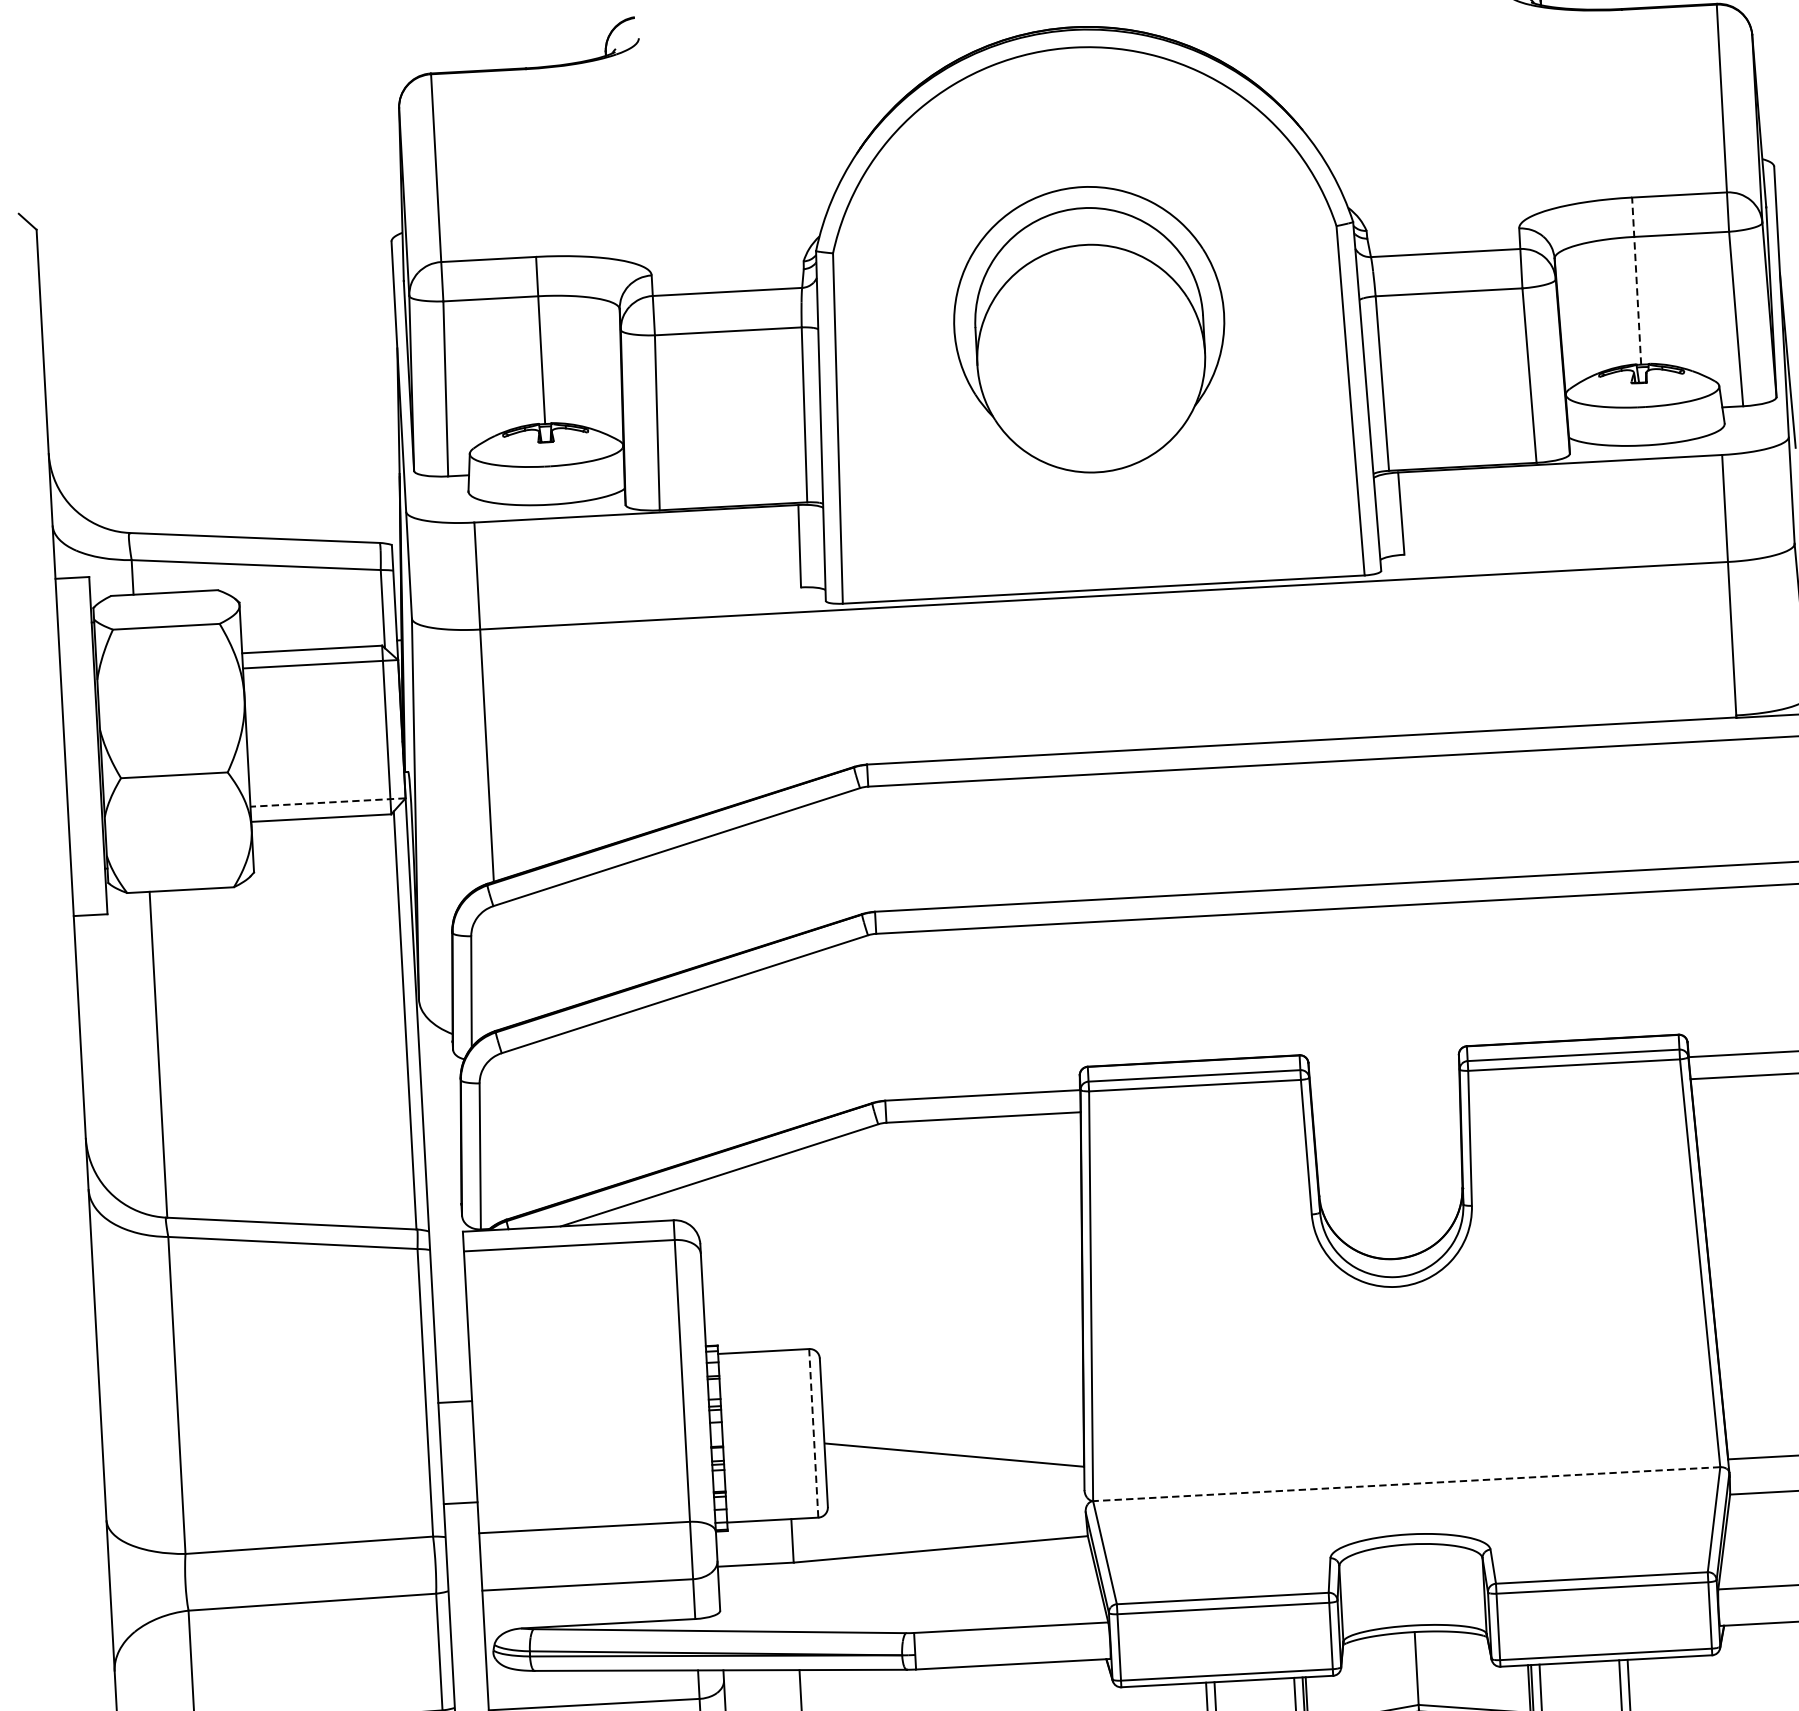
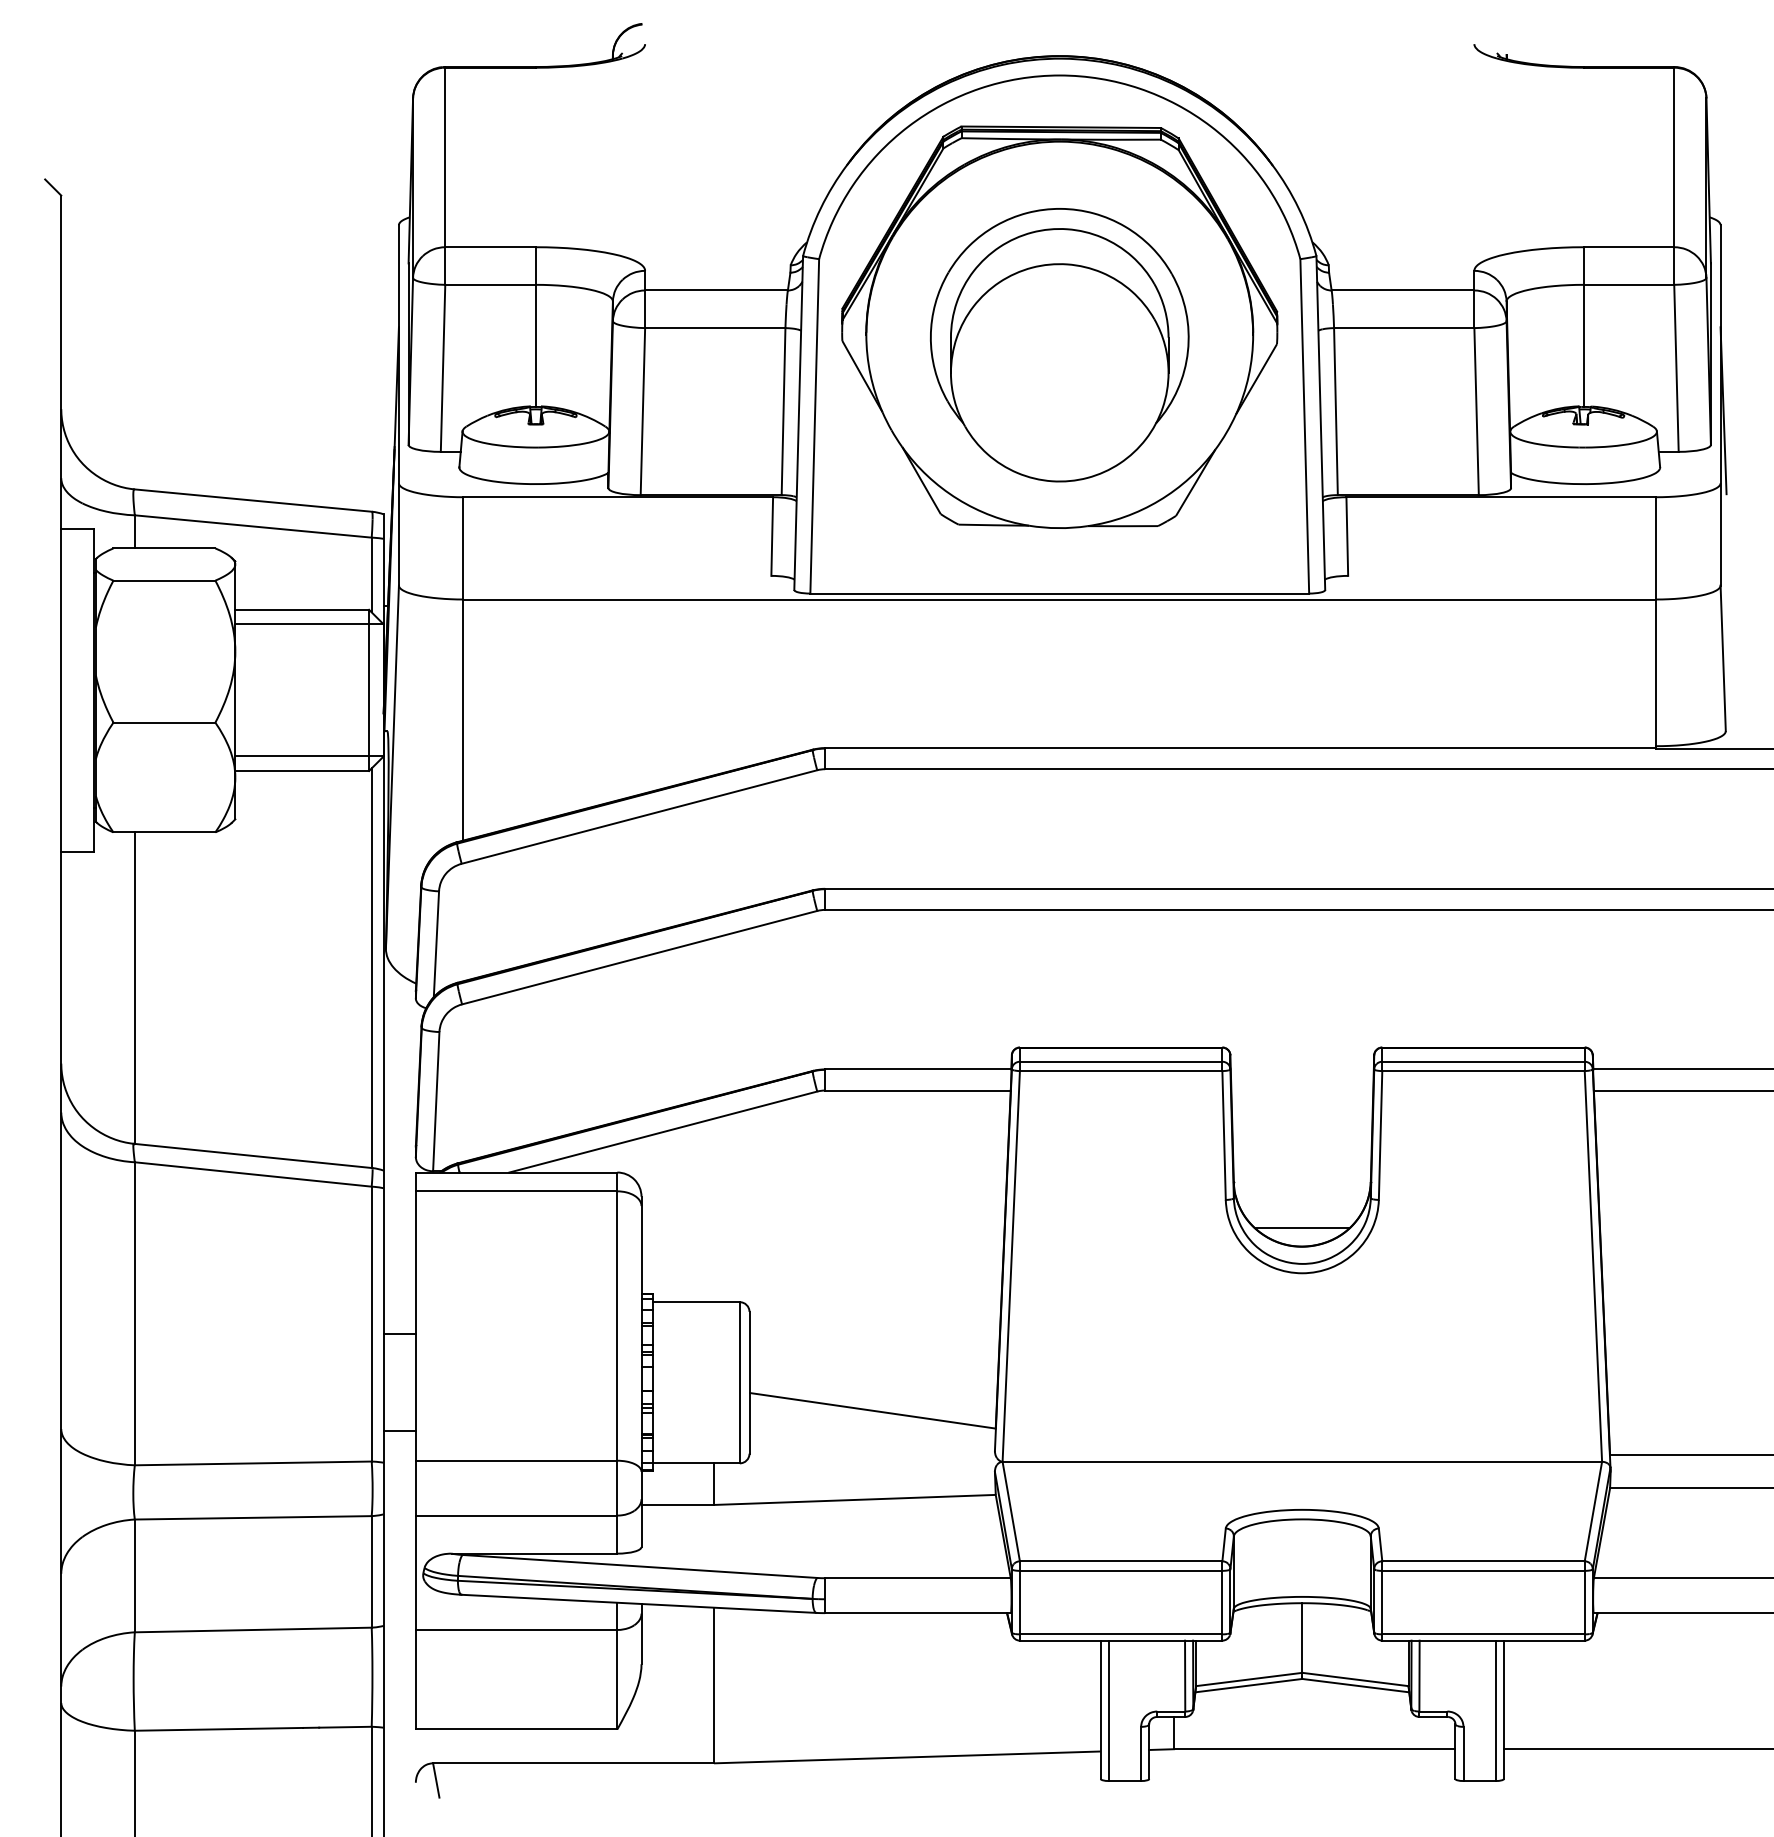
line: (1636, 281) -> (1583, 327), dashed -> solid
part: (1088, 310) -> (1059, 326), added
line: (327, 802) -> (308, 756), dashed -> solid
line: (1393, 1240) -> (1302, 1228), added
line: (813, 1433) -> (739, 1382), dashed -> solid
line: (1406, 1483) -> (1302, 1461), dashed -> solid

